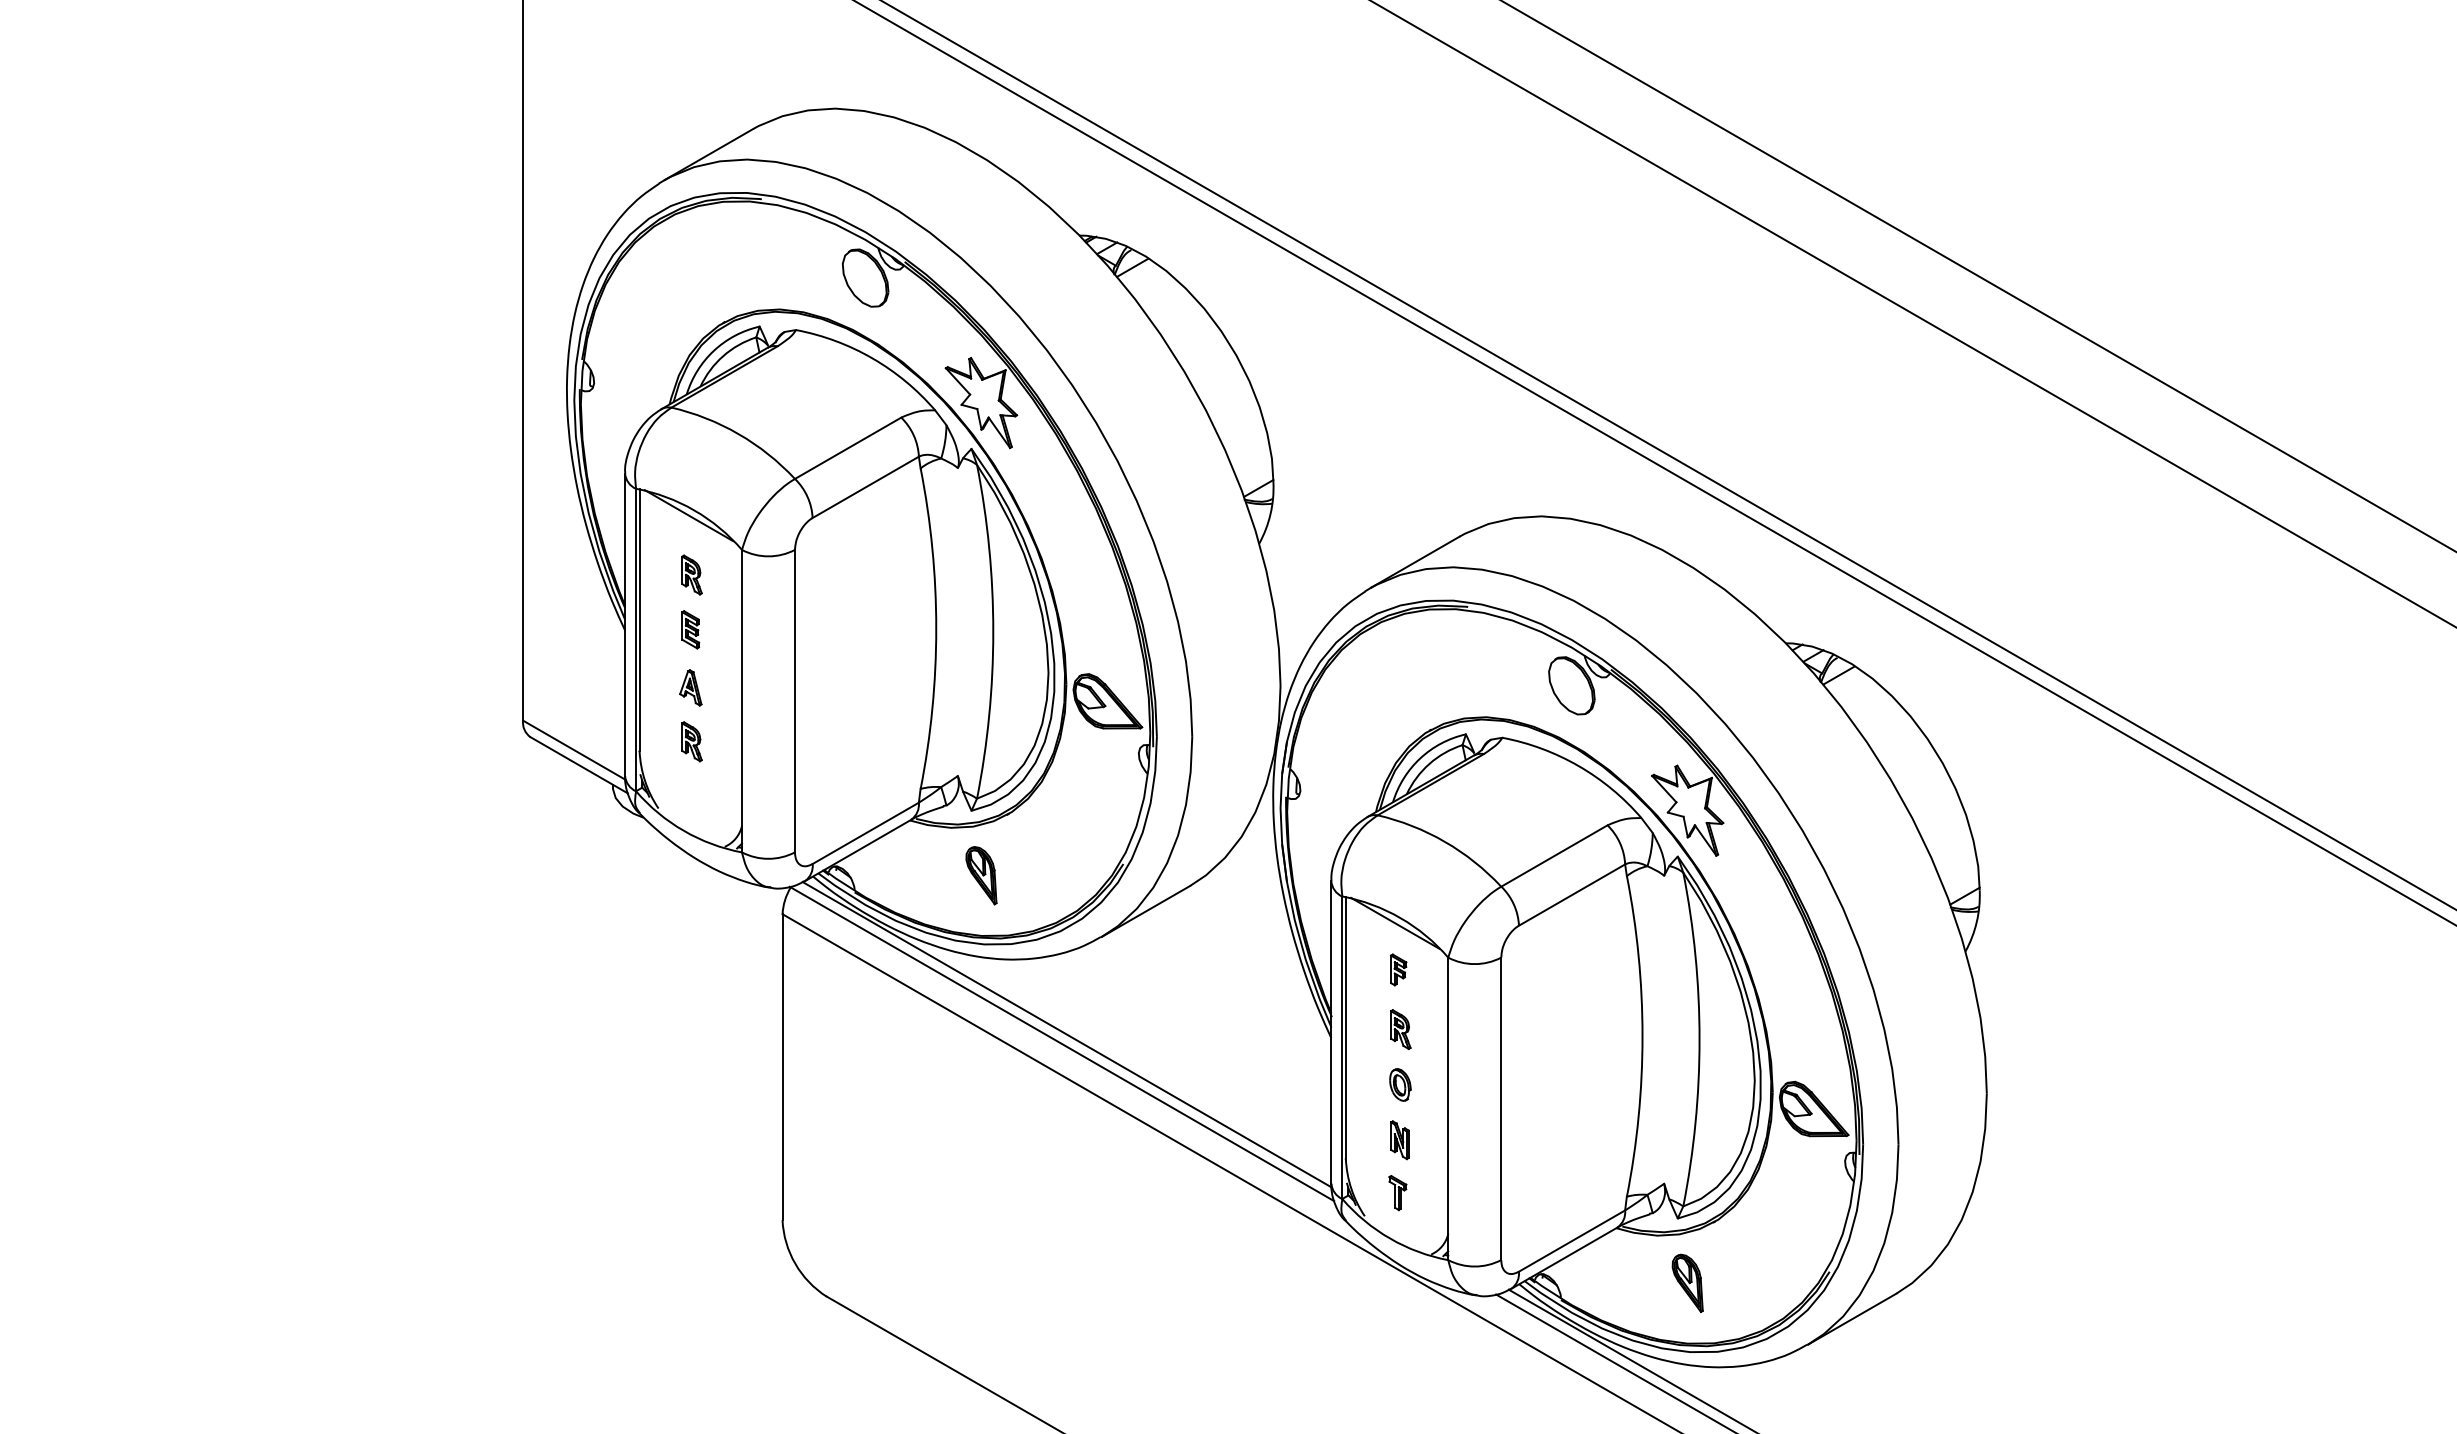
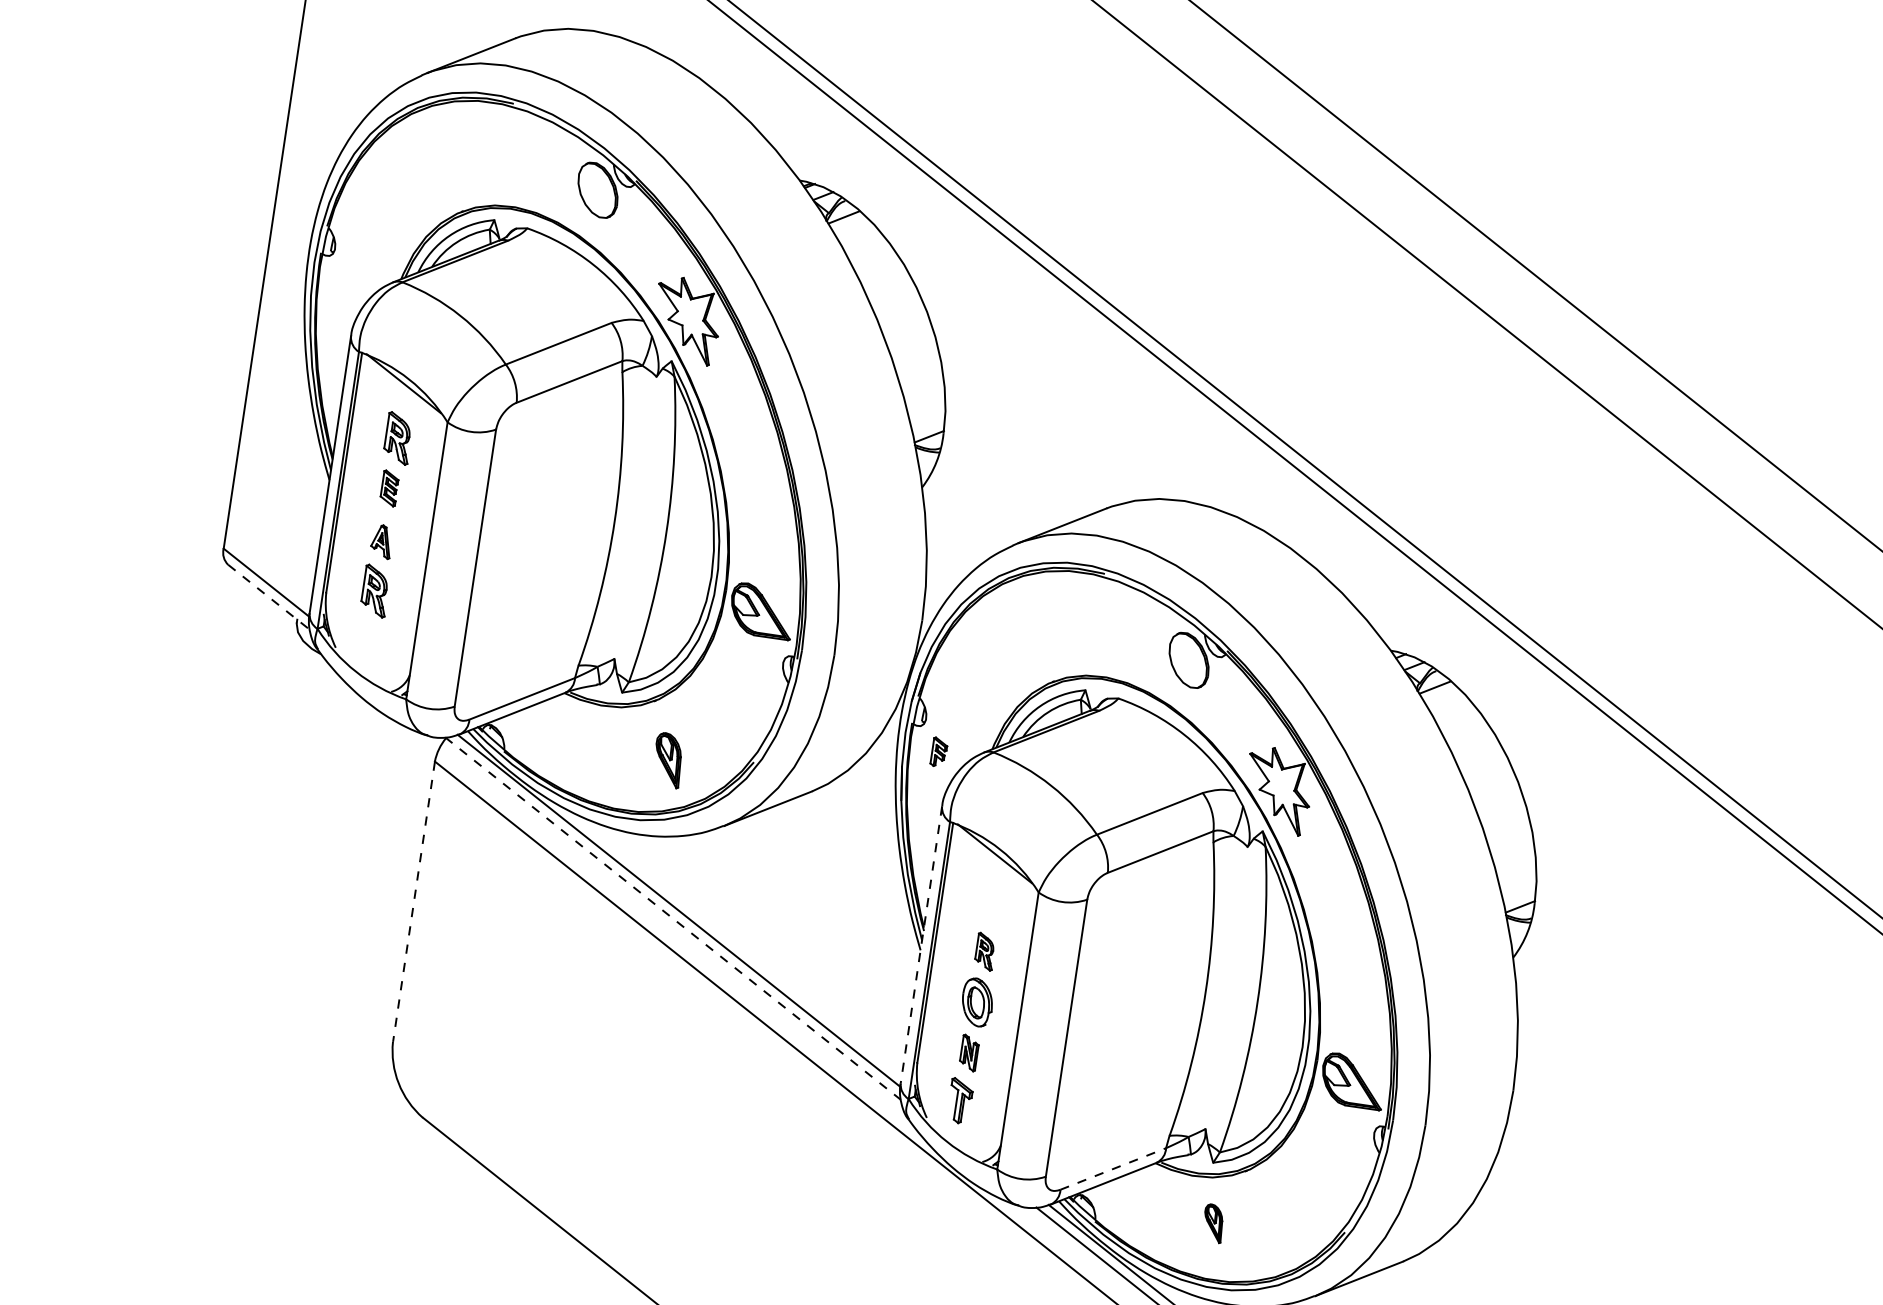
part: (691, 574) -> (398, 437), size x1.4
part: (691, 741) -> (375, 590), size x1.4
line: (579, 765) -> (269, 597), solid -> dashed
part: (981, 875) -> (668, 760), moved
part: (1398, 969) -> (939, 751), moved
line: (1331, 1032) -> (921, 945), solid -> dashed
line: (1062, 1044) -> (673, 919), solid -> dashed
line: (782, 1067) -> (413, 901), solid -> dashed
part: (1400, 1084) -> (977, 1002), size x1.6
part: (1397, 1192) -> (960, 1100), size x1.4
line: (1572, 1240) -> (1113, 1168), solid -> dashed
part: (1687, 1282) -> (1213, 1222), size x0.7

